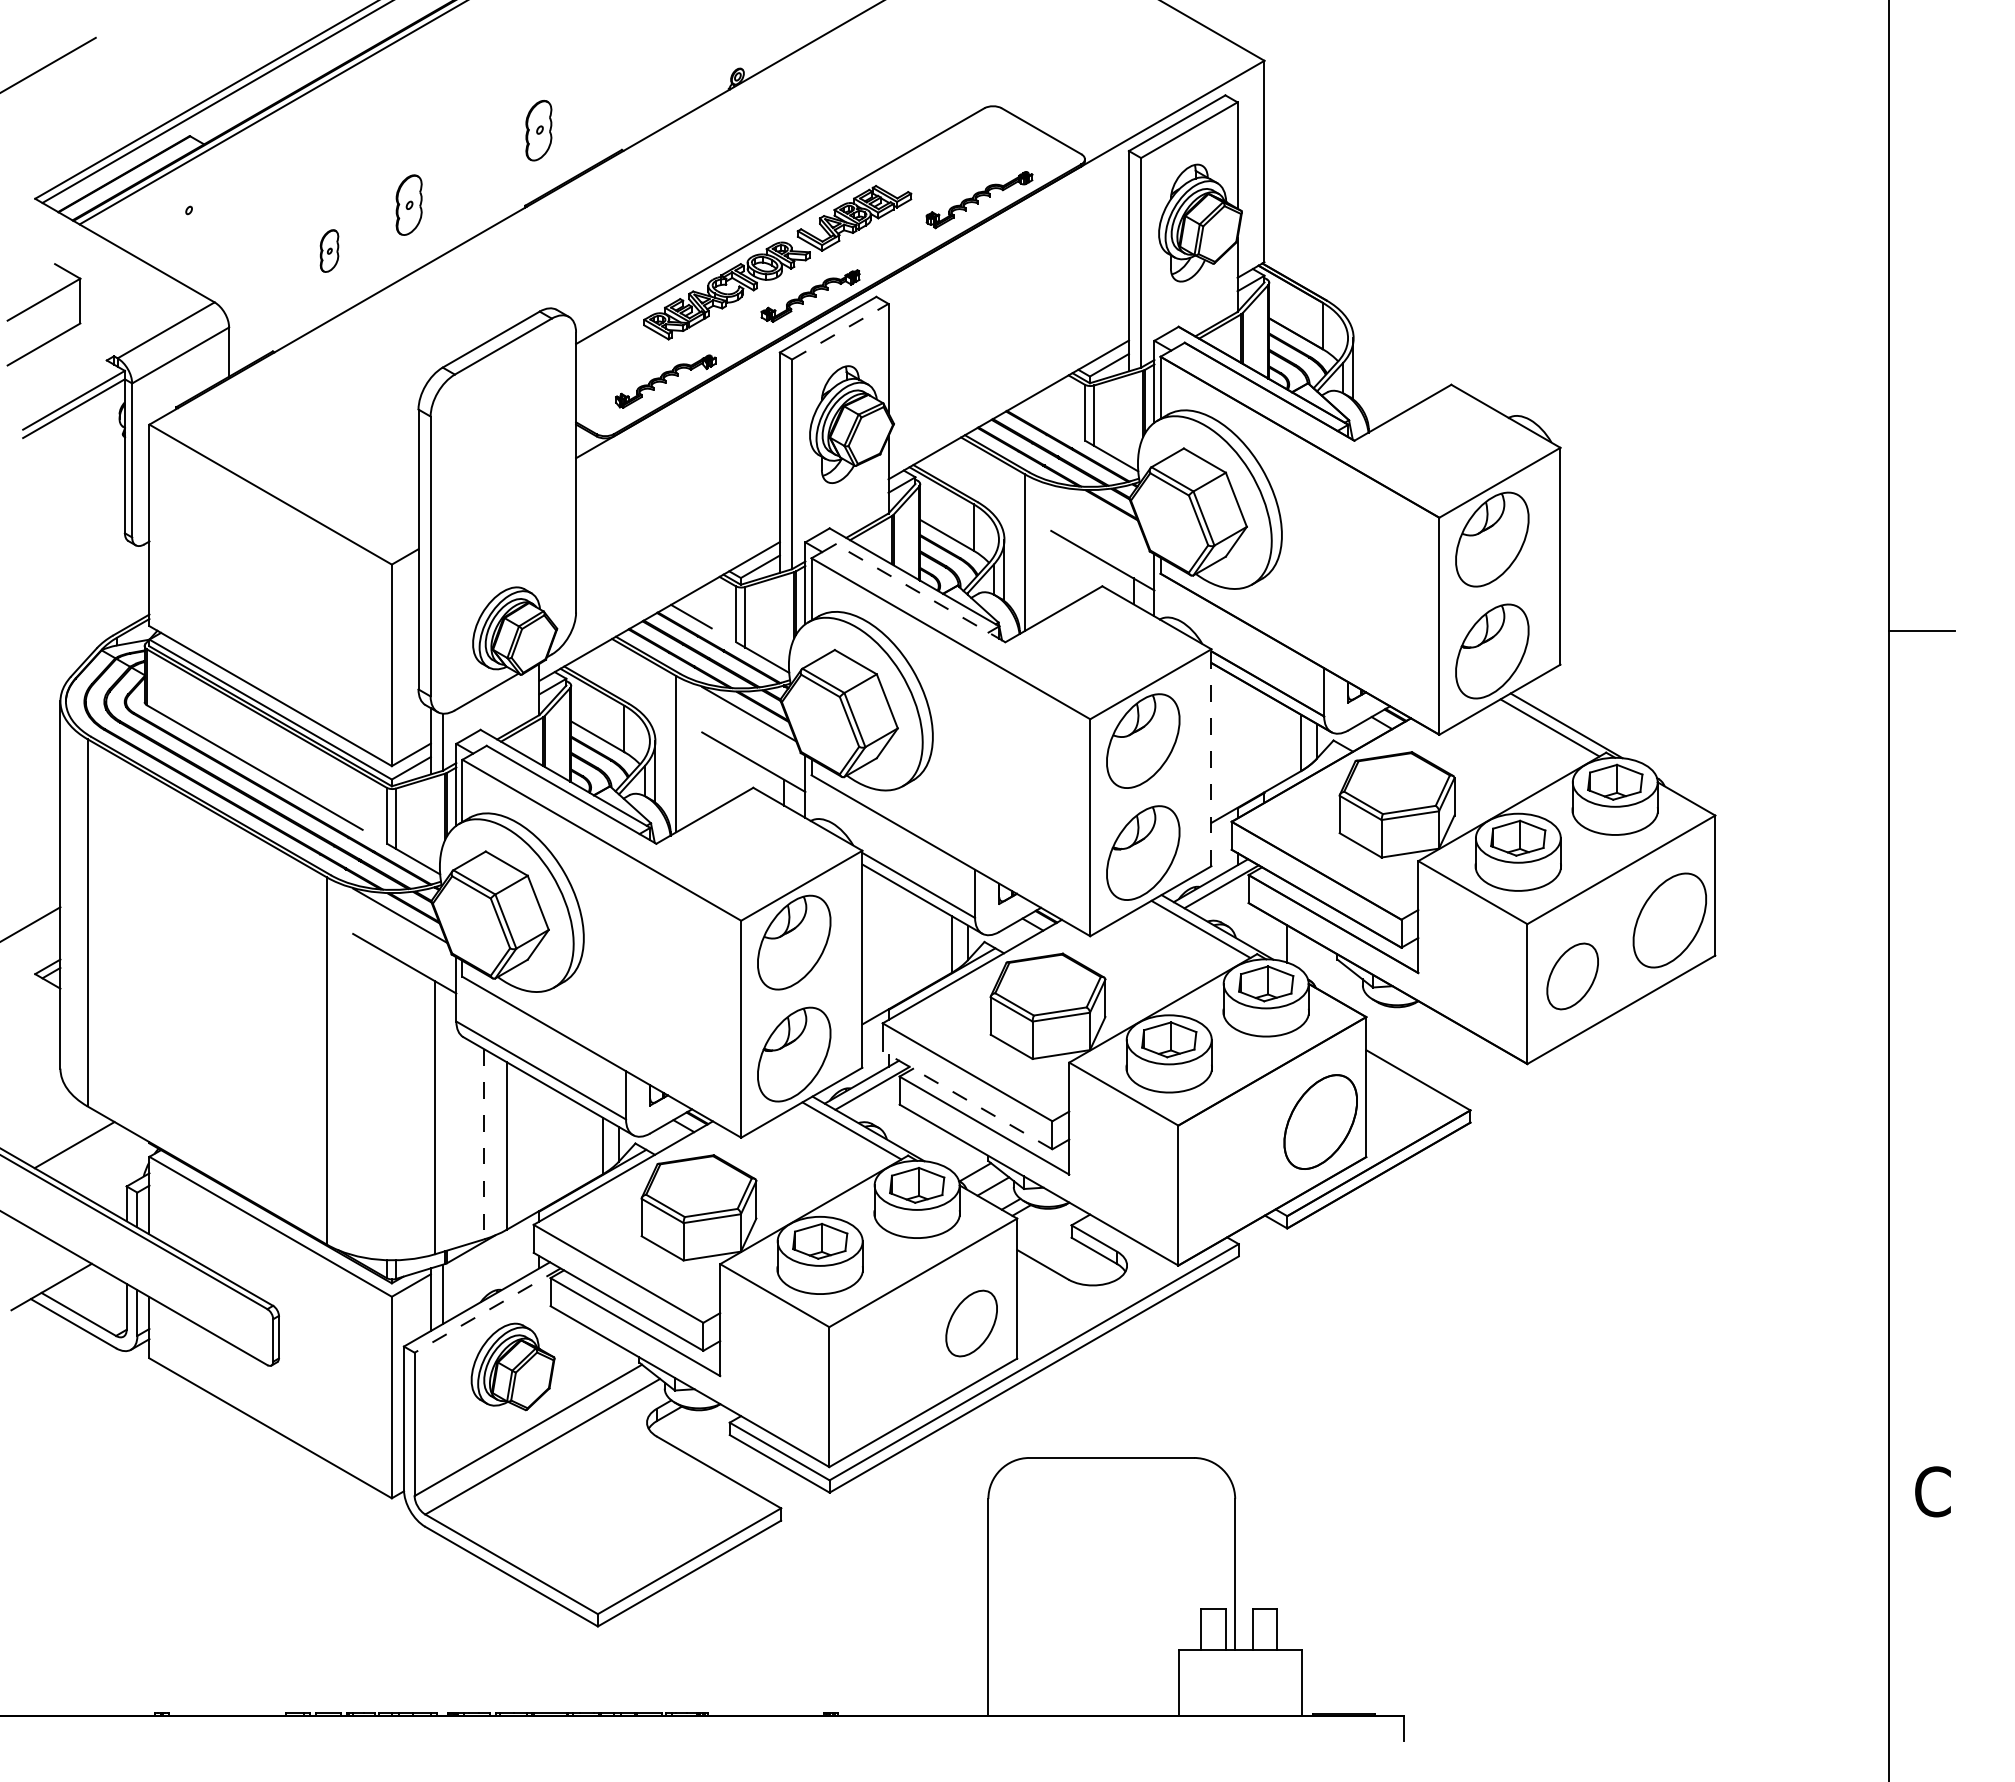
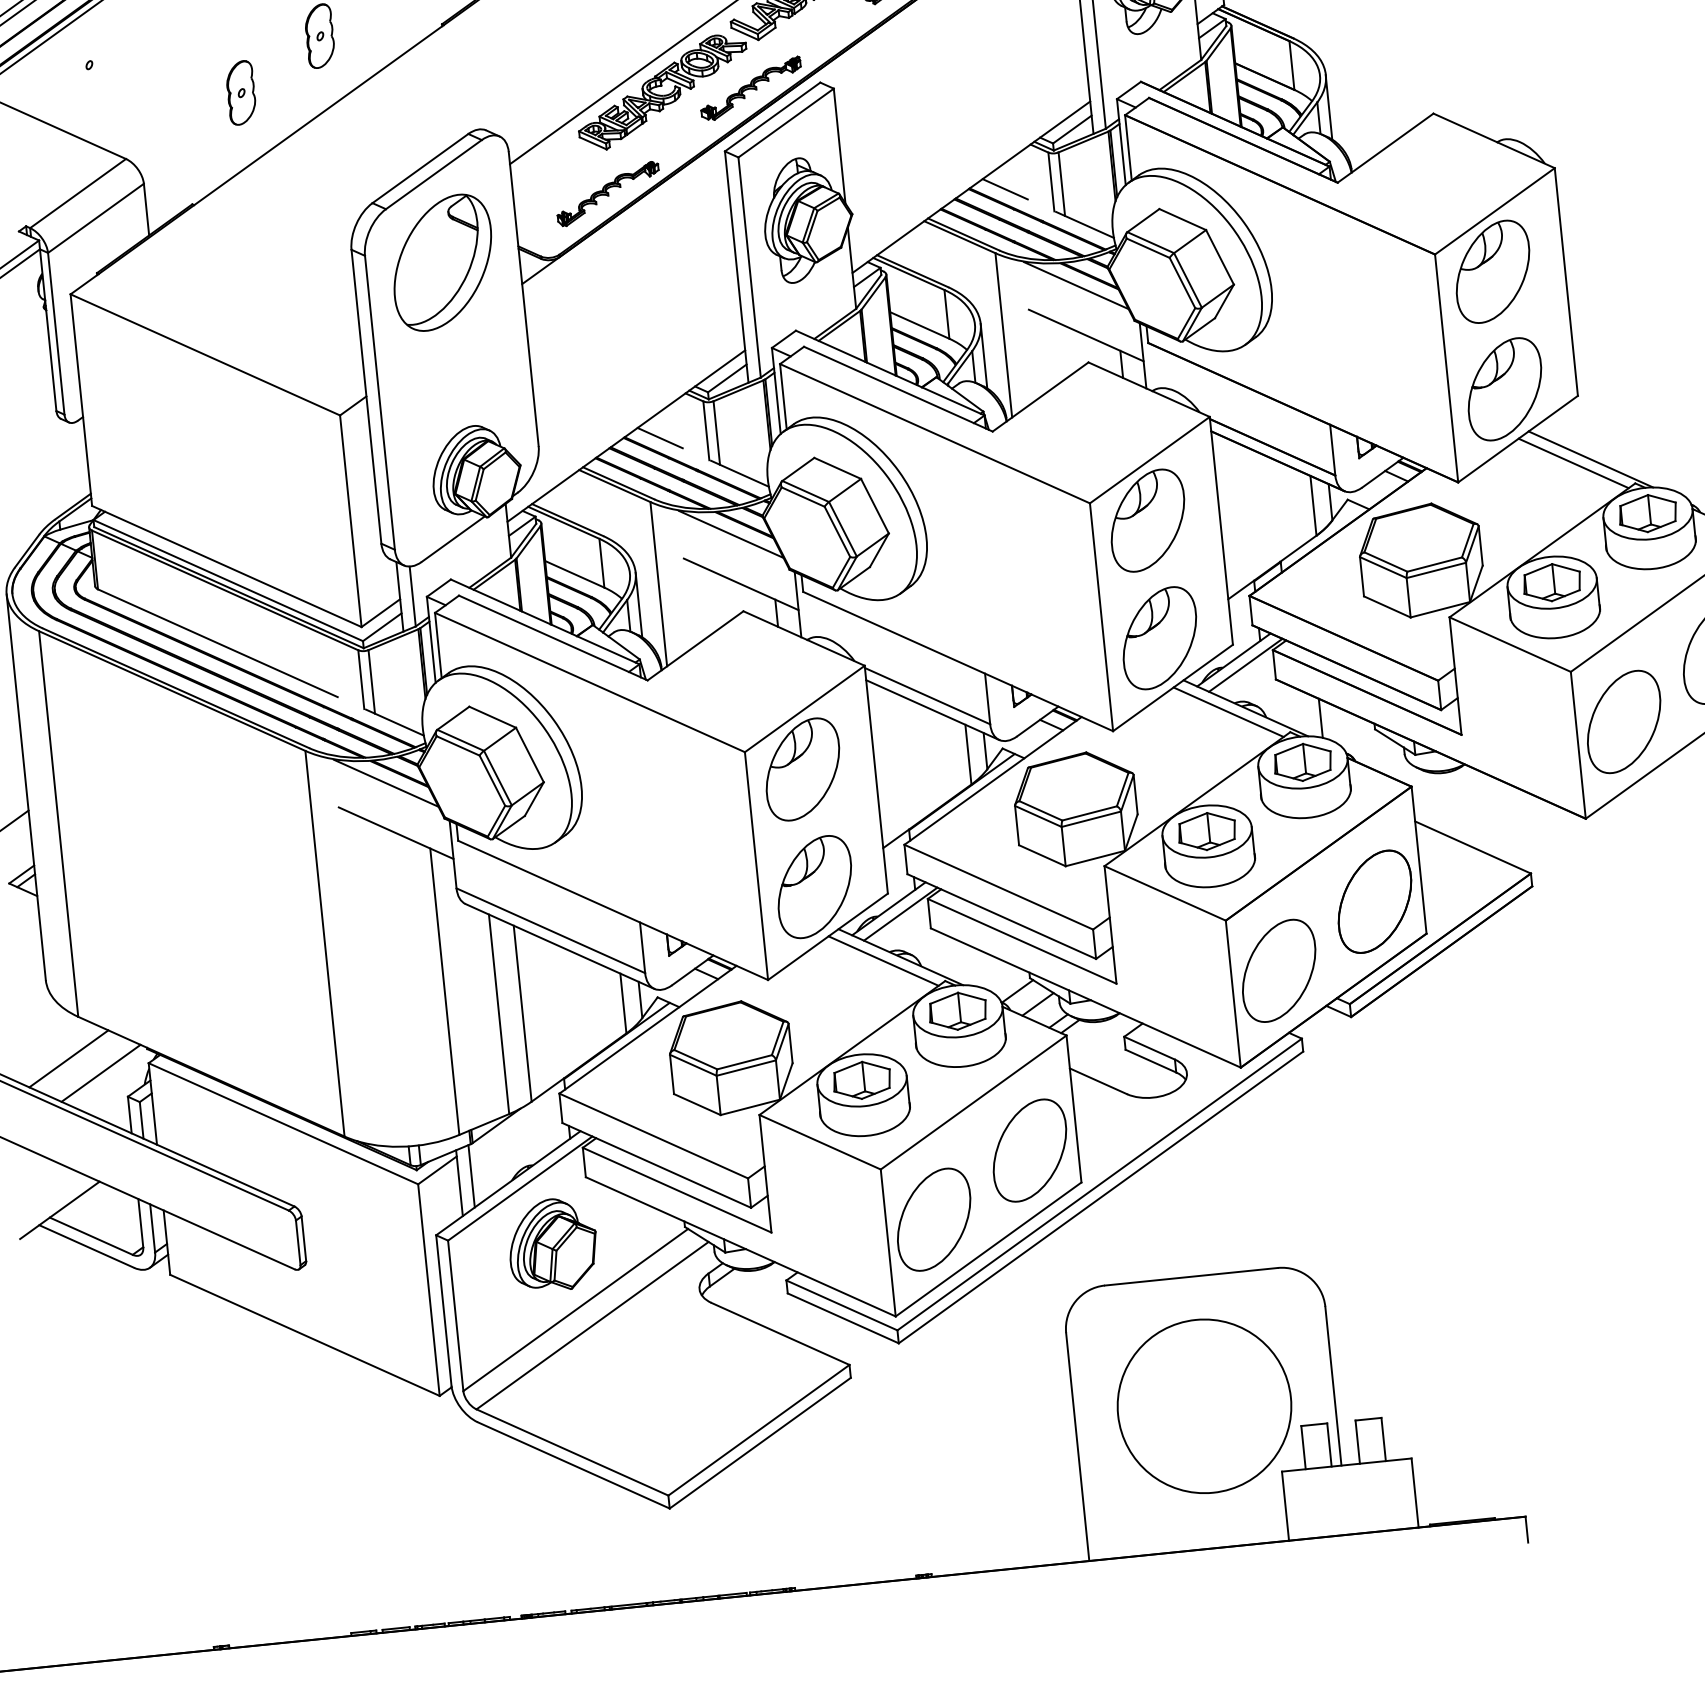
part: (329, 250) -> (241, 92), size x1.43
line: (840, 331) -> (786, 122), dashed -> solid
line: (1040, 414) -> (1005, 188), added
part: (503, 430) -> (443, 262), added
line: (1098, 512) -> (1076, 285), added
line: (920, 593) -> (898, 389), dashed -> solid
line: (1211, 757) -> (1221, 530), dashed -> solid
part: (1572, 976) -> (1623, 722), size x1.43
line: (967, 1100) -> (1001, 916), dashed -> solid
line: (484, 1144) -> (499, 1014), dashed -> solid
line: (103, 1161) -> (100, 1073), added
part: (1223, 1177) -> (1278, 970), added
line: (487, 1310) -> (520, 1188), dashed -> solid
part: (971, 1323) -> (1029, 1150), size x1.43
part: (874, 1379) -> (933, 1219), added
circle: (1111, 1581) -> (1204, 1406), added

